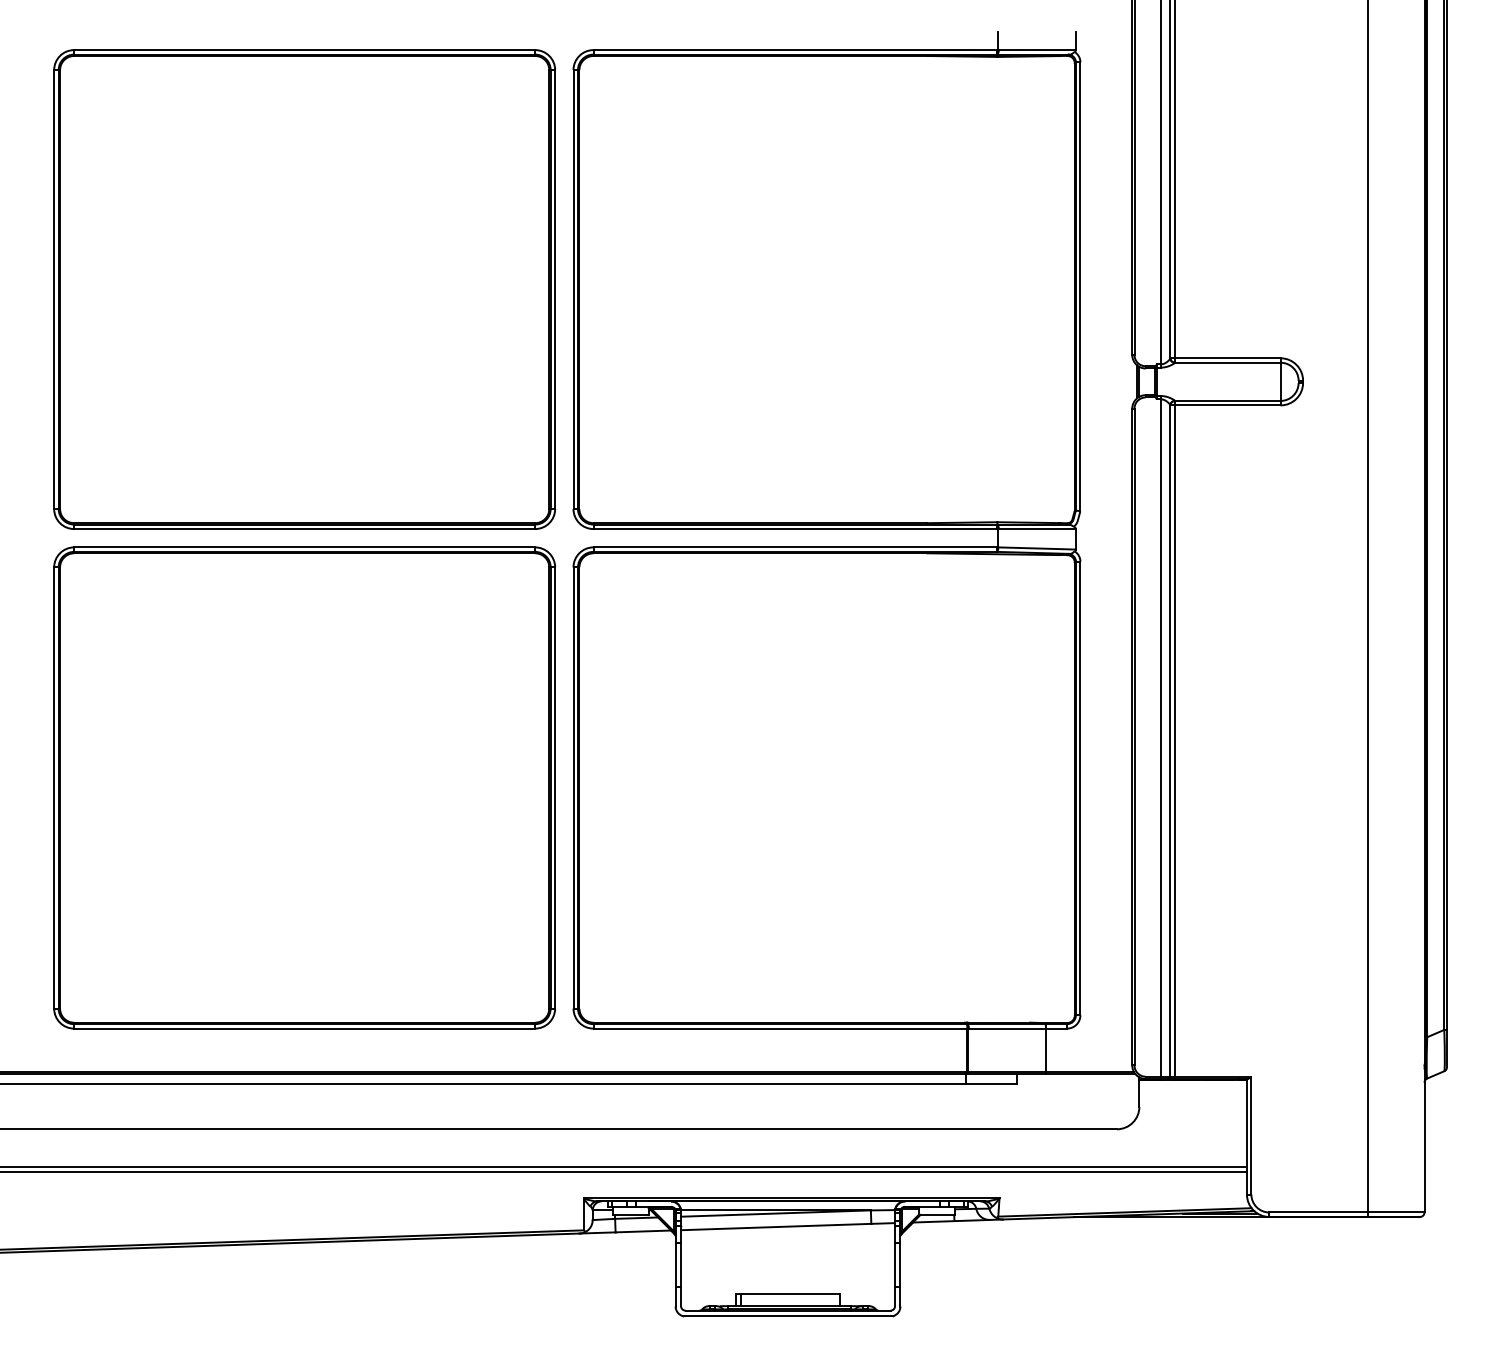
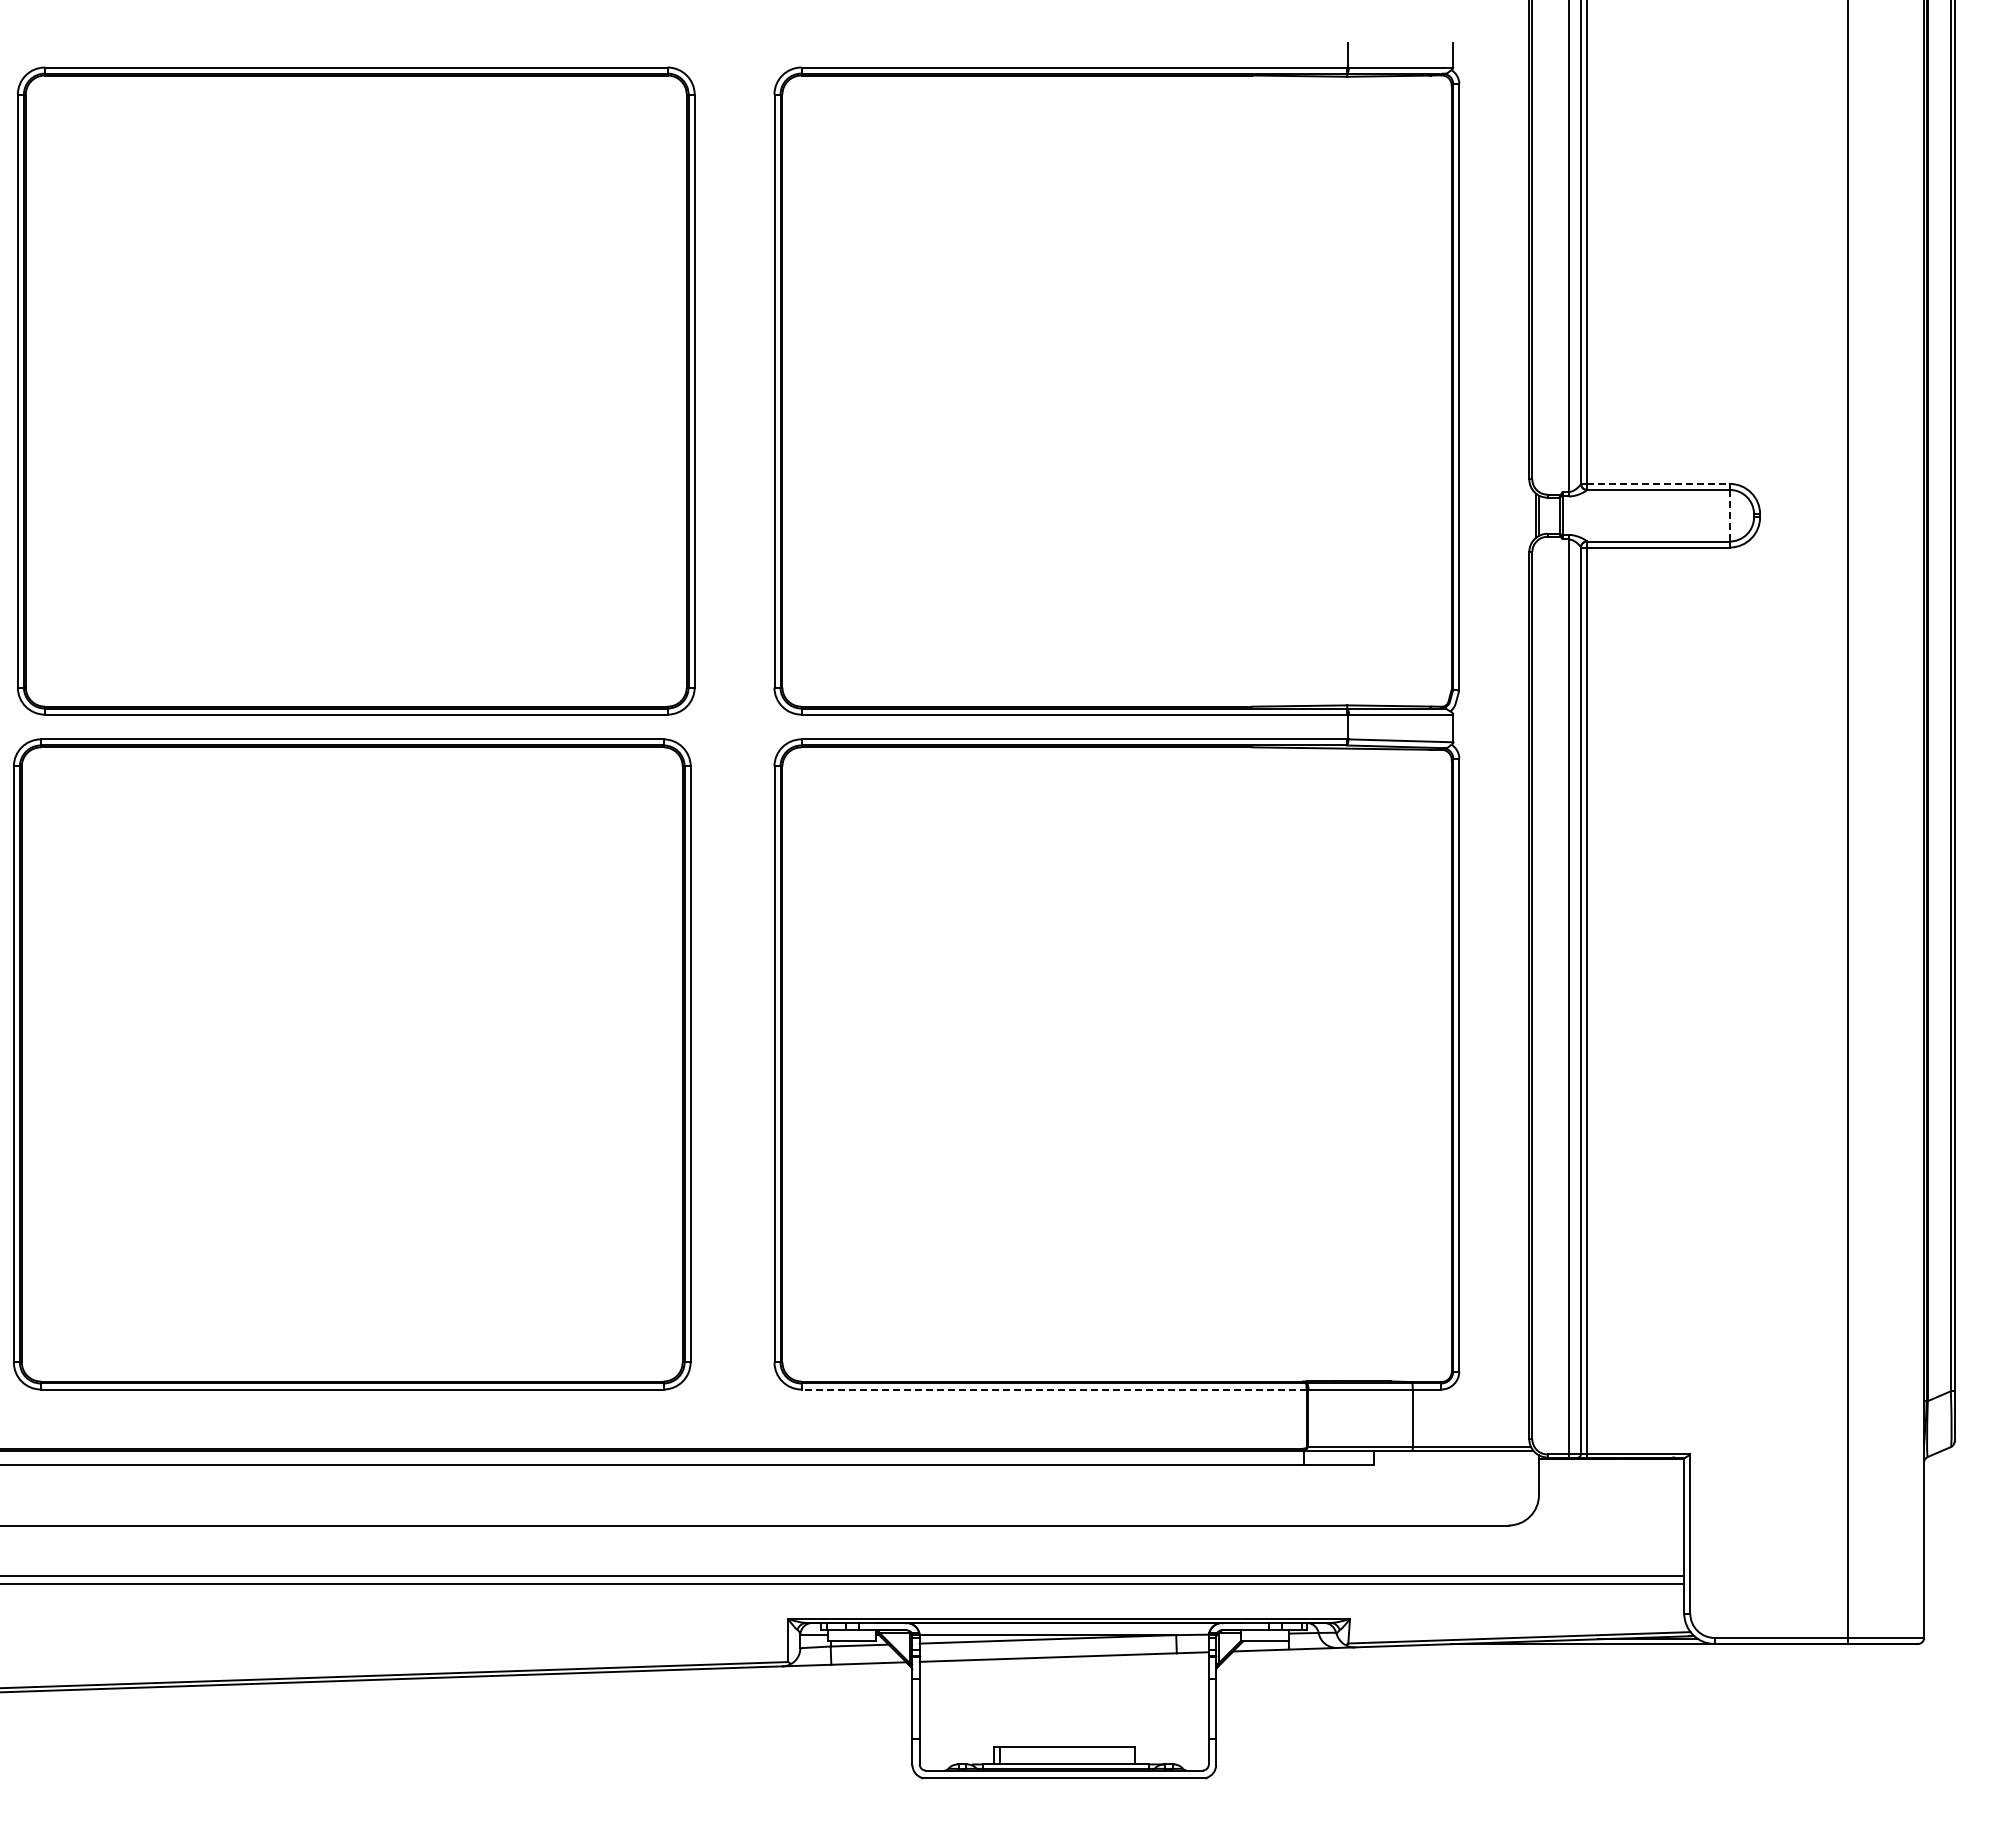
part: (304, 289) -> (356, 390), moved
line: (1227, 357) -> (1658, 483), solid -> dashed
line: (1280, 381) -> (1729, 515), solid -> dashed
part: (304, 788) -> (352, 1064), moved
line: (780, 1028) -> (1054, 1389), solid -> dashed

